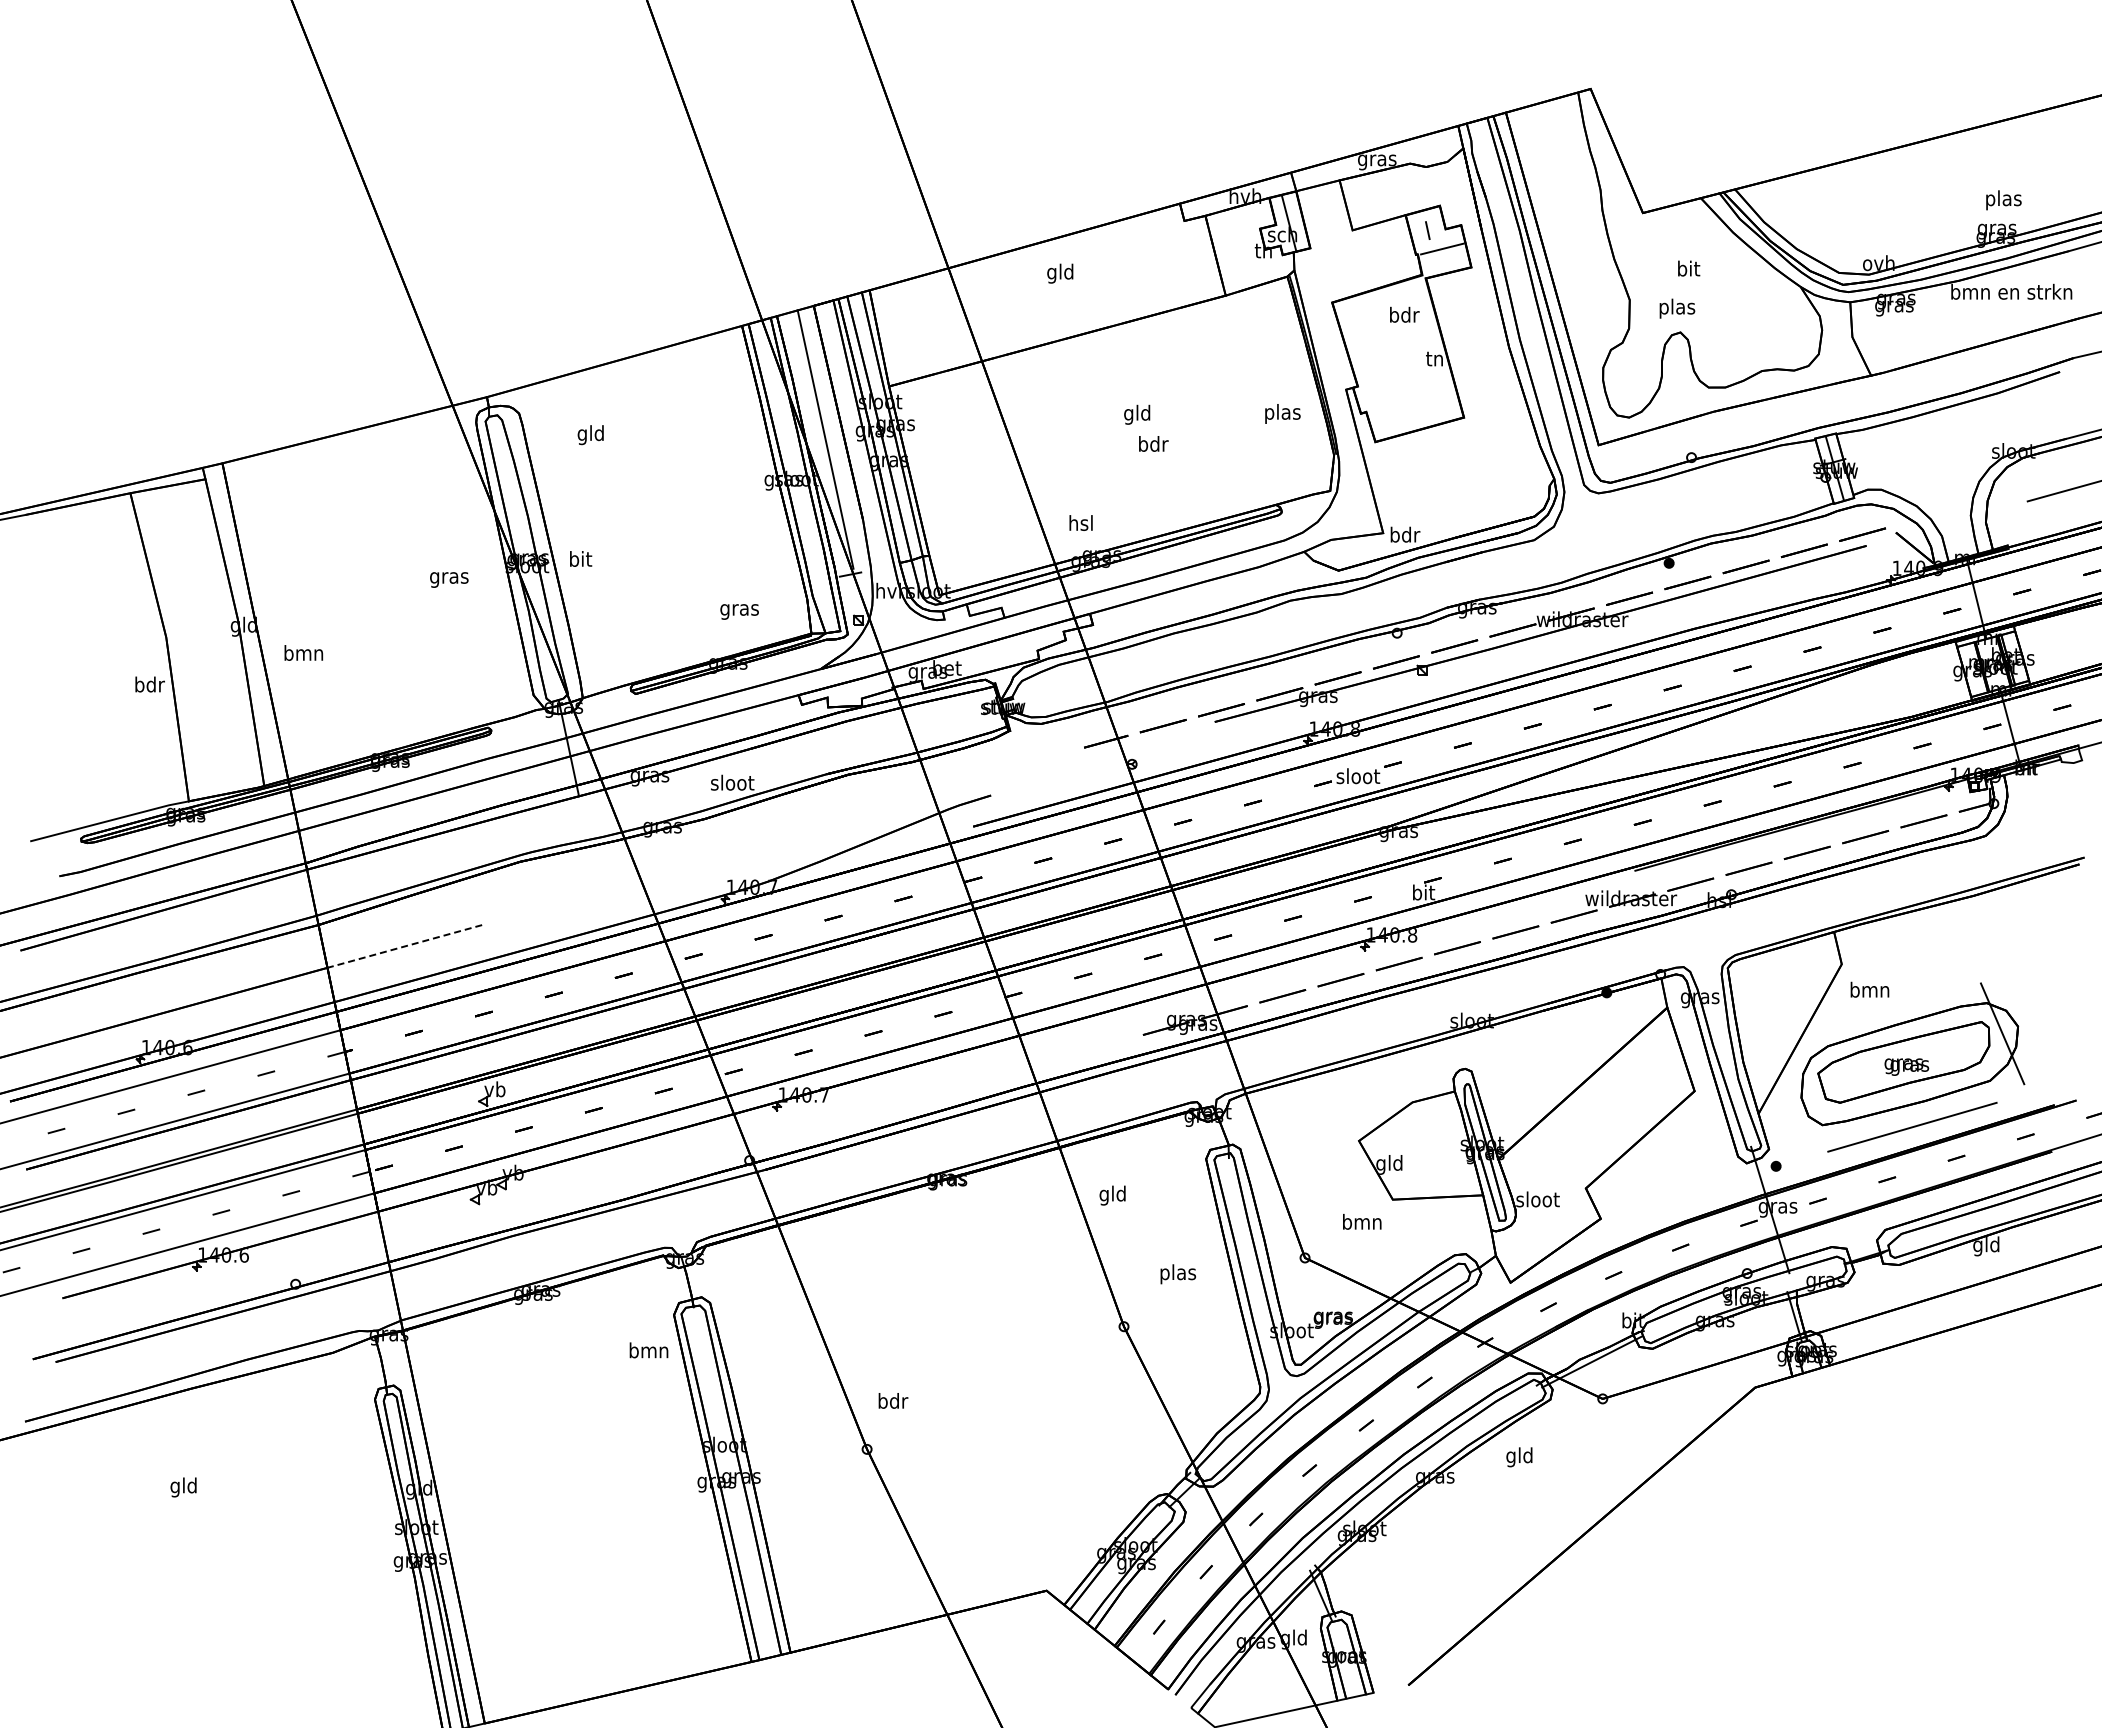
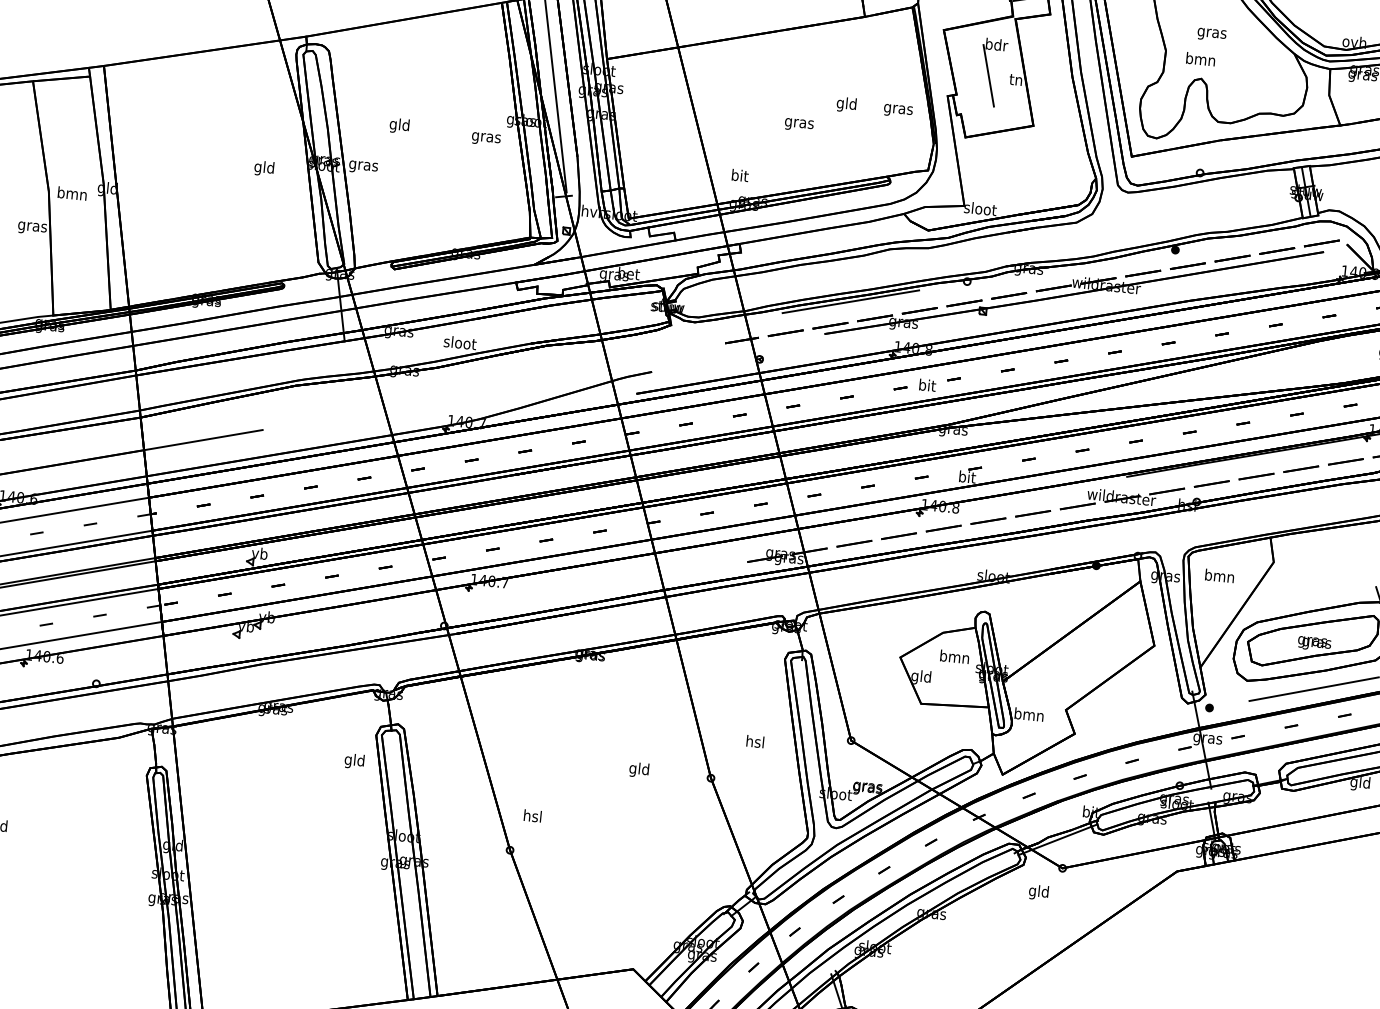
text: (1688, 270) -> (1212, 33), bit -> gras
text: (1676, 308) -> (1200, 60), plas -> bmn
line: (1397, 357) -> (988, 76), added
text: (1282, 413) -> (898, 109), plas -> gras
text: (1137, 414) -> (846, 104), moved
text: (590, 435) -> (399, 126), moved
text: (1152, 445) -> (799, 123), bdr -> gras
text: (1080, 522) -> (739, 175), hsl -> bit
text: (1404, 534) -> (980, 208), bdr -> sloot
text: (580, 560) -> (363, 165), bit -> gras
text: (449, 577) -> (264, 168), gras -> gld
text: (739, 611) -> (486, 138), moved
text: (303, 652) -> (72, 193), moved
line: (1245, 675) -> (850, 301), added
text: (149, 686) -> (32, 226), bdr -> gras
text: (1358, 776) -> (927, 385), sloot -> bit
line: (404, 946) -> (203, 440), dashed -> solid
text: (1869, 989) -> (1219, 575), moved
text: (1112, 1195) -> (639, 769), moved
text: (1537, 1199) -> (1029, 714), sloot -> bmn
text: (1362, 1221) -> (955, 656), moved
text: (1178, 1274) -> (755, 743), plas -> hsl
text: (648, 1352) -> (354, 761), bmn -> gld
text: (893, 1400) -> (533, 815), bdr -> hsl
text: (1519, 1457) -> (1038, 892), moved

